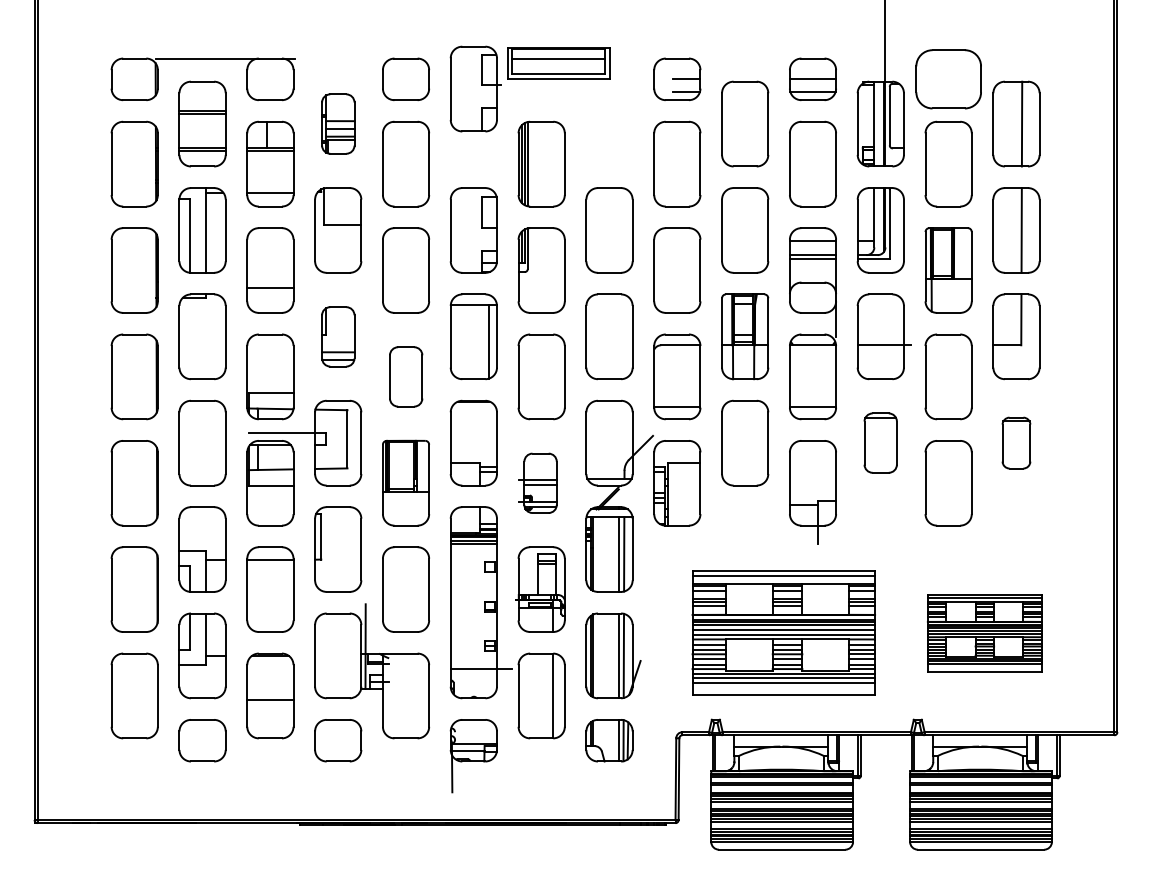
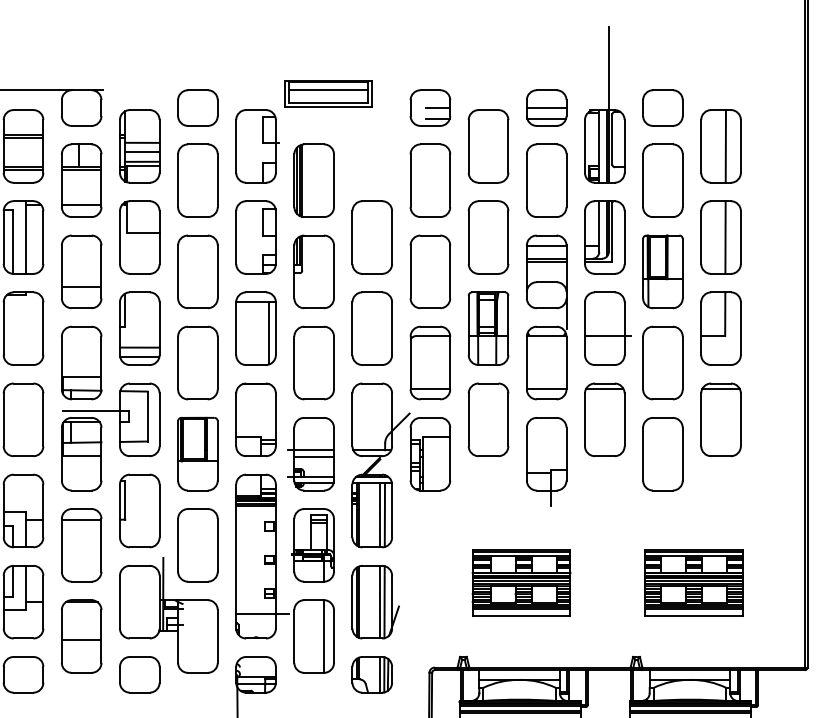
part: (948, 79) -> (662, 108), size x0.71
part: (475, 88) -> (257, 145), moved
part: (338, 123) -> (140, 145), size x1.43
part: (338, 336) -> (140, 328), size x1.43
part: (406, 376) -> (198, 362), size x1.43
part: (880, 442) -> (604, 419), size x1.43
part: (1016, 442) -> (721, 419), size x1.67
part: (537, 483) -> (310, 454), size x1.43
part: (783, 633) -> (521, 582), size x0.62

